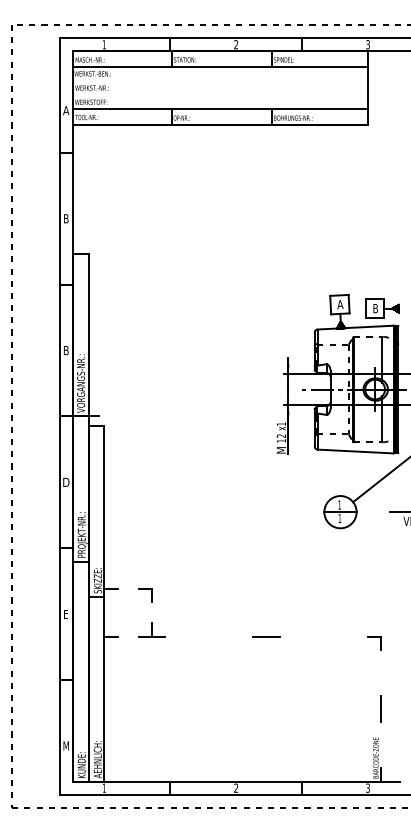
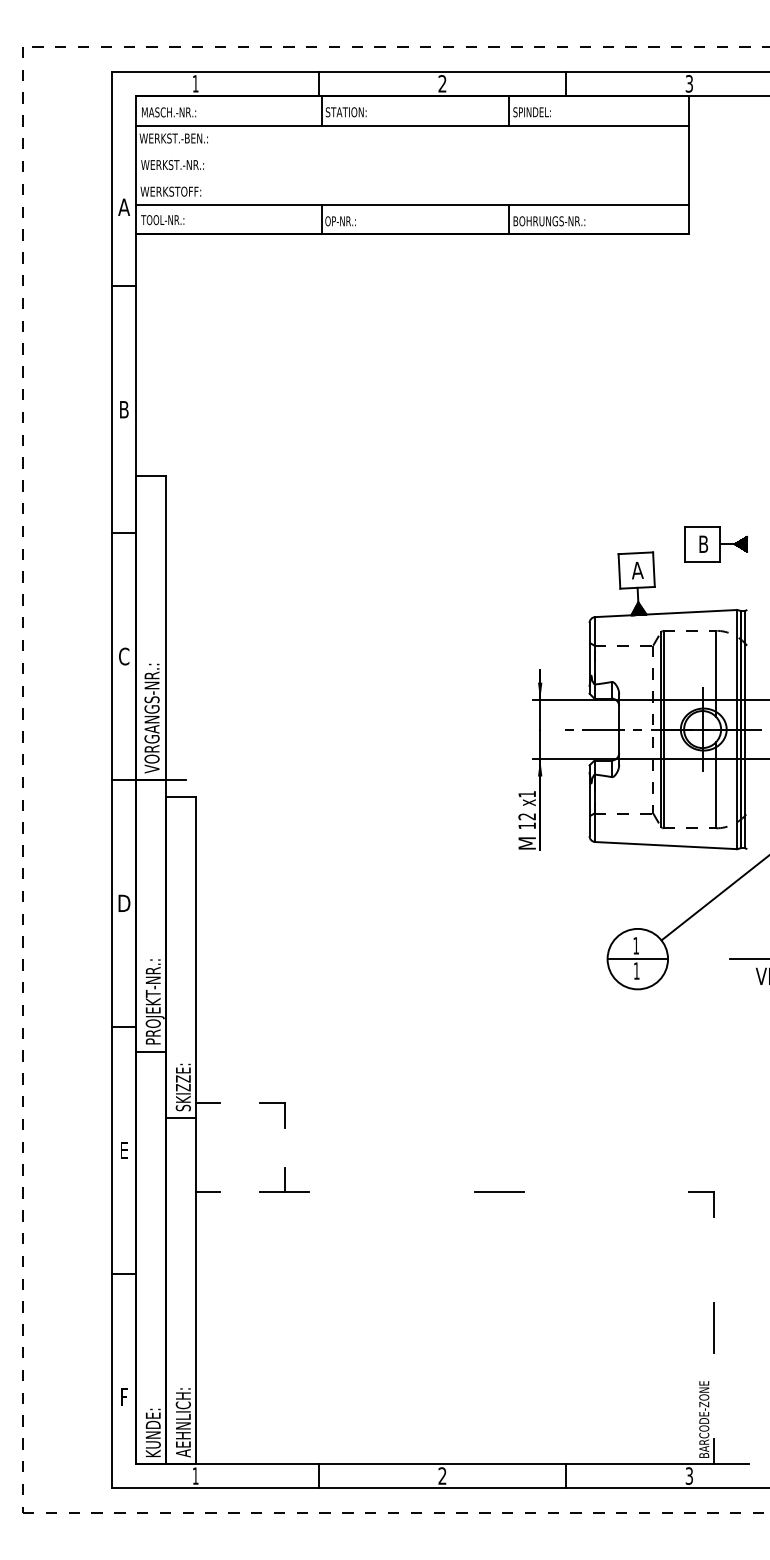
part: (382, 308) -> (716, 544), moved
text: (65, 350) -> (122, 656), B -> C
text: (65, 745) -> (122, 1396), M -> F

